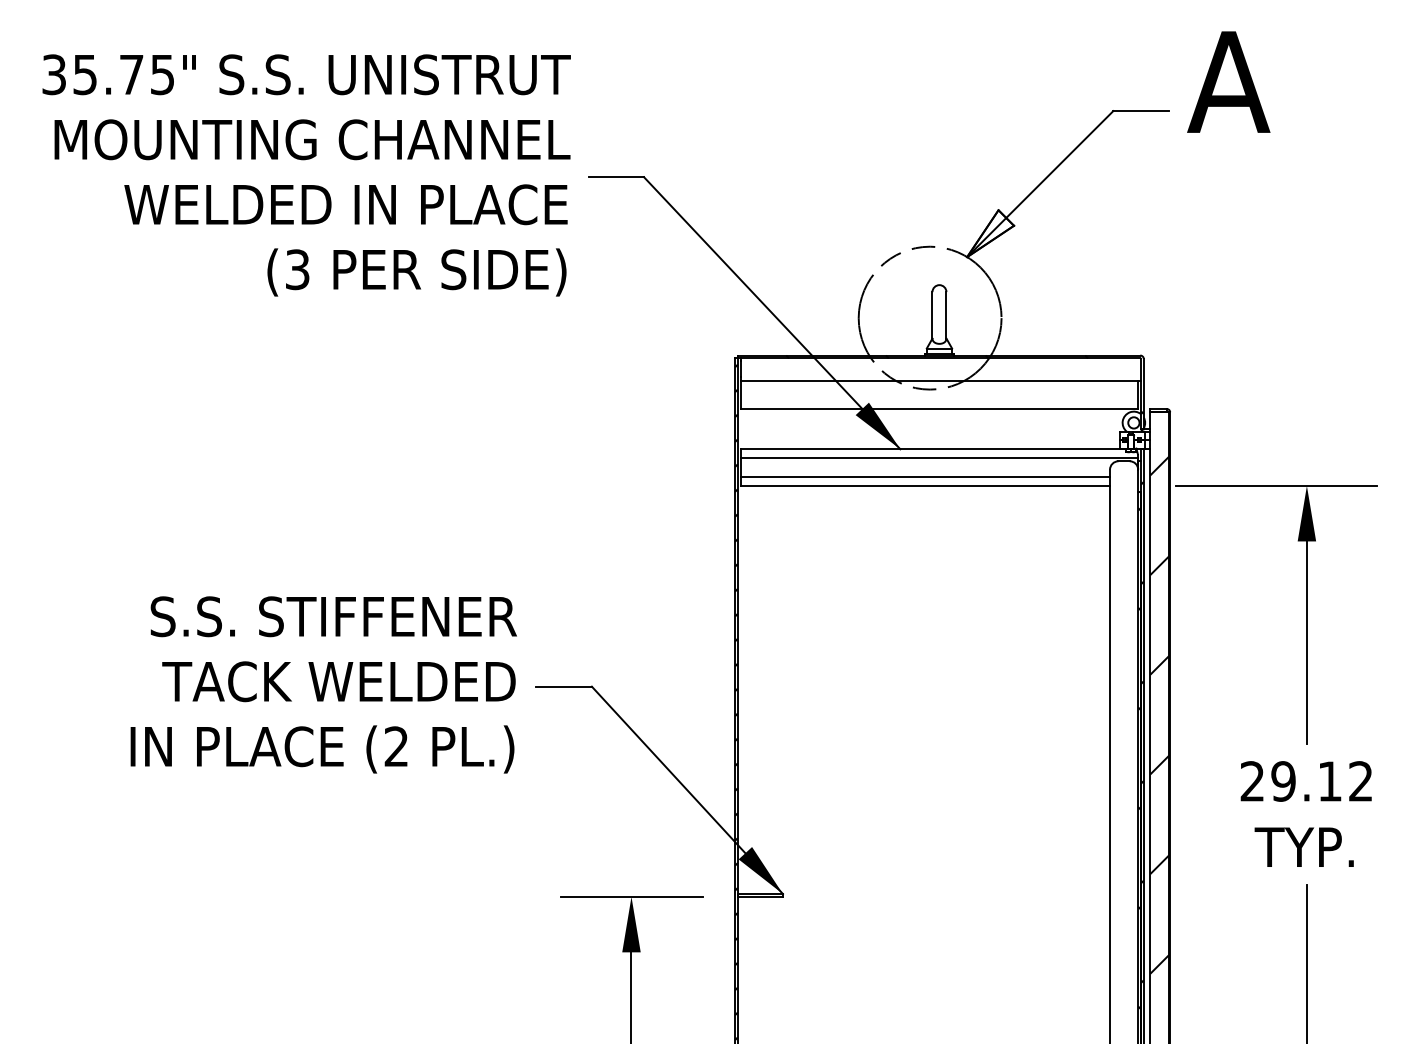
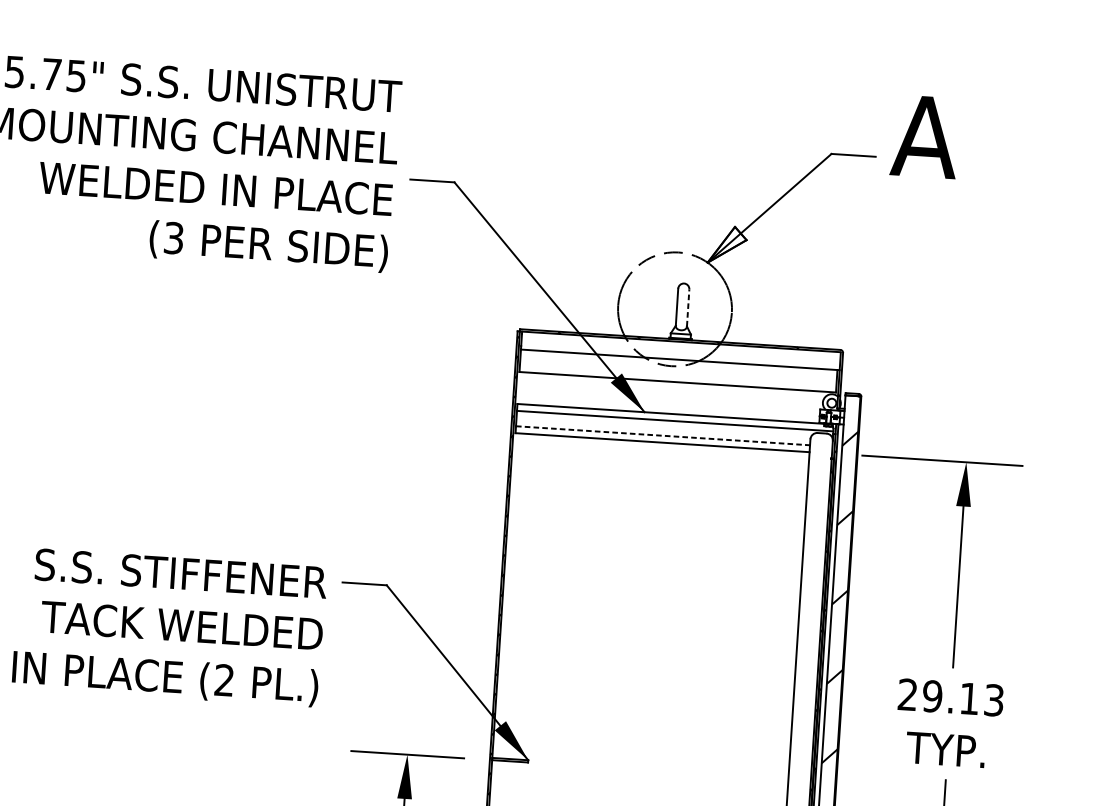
line: (946, 314) -> (688, 307), solid -> dashed
line: (925, 477) -> (663, 435), solid -> dashed
text: (323, 684) -> (169, 627), moved
text: (1360, 781) -> (993, 700), 29.12 -> 29.13

